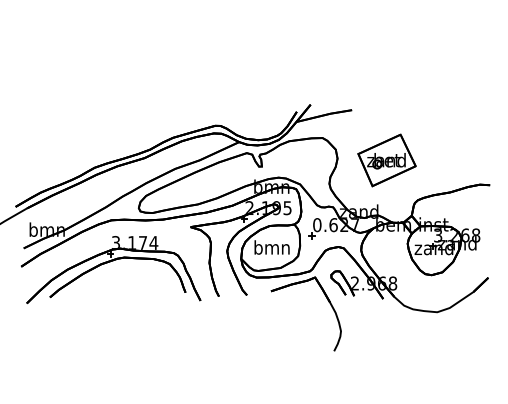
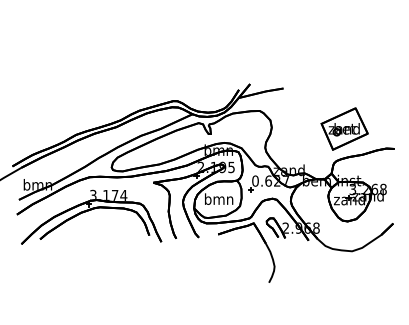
part: (386, 160) -> (344, 129), moved

